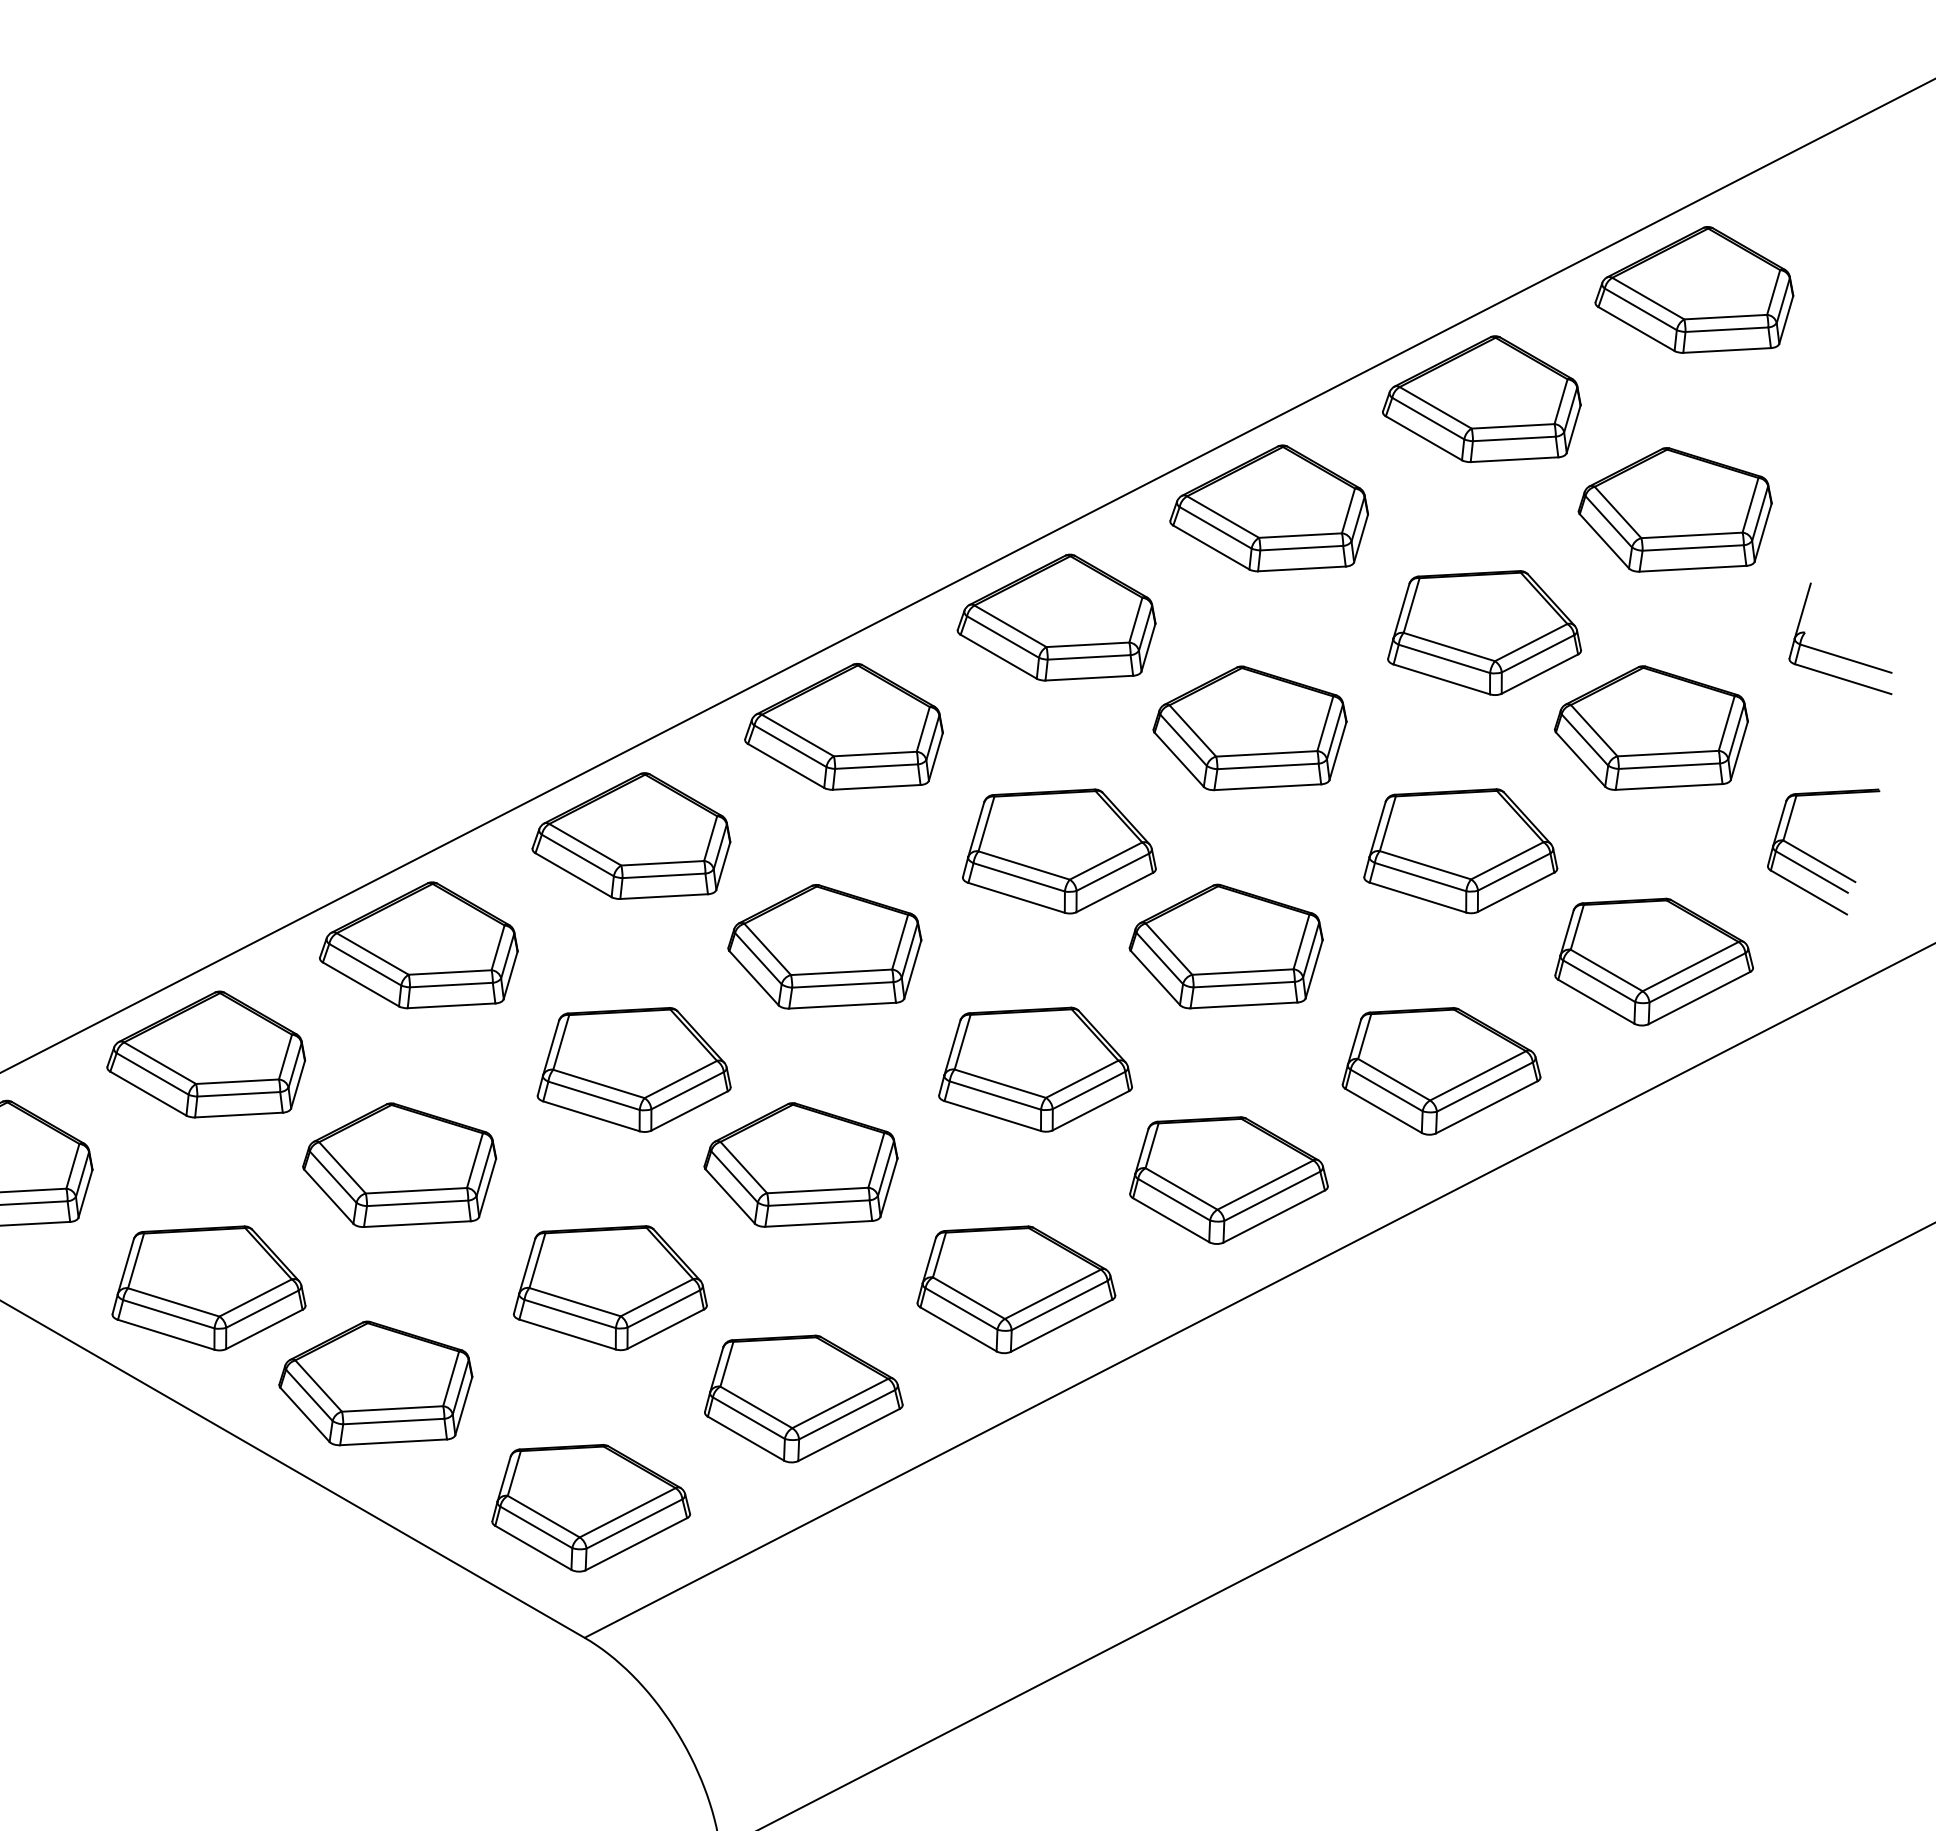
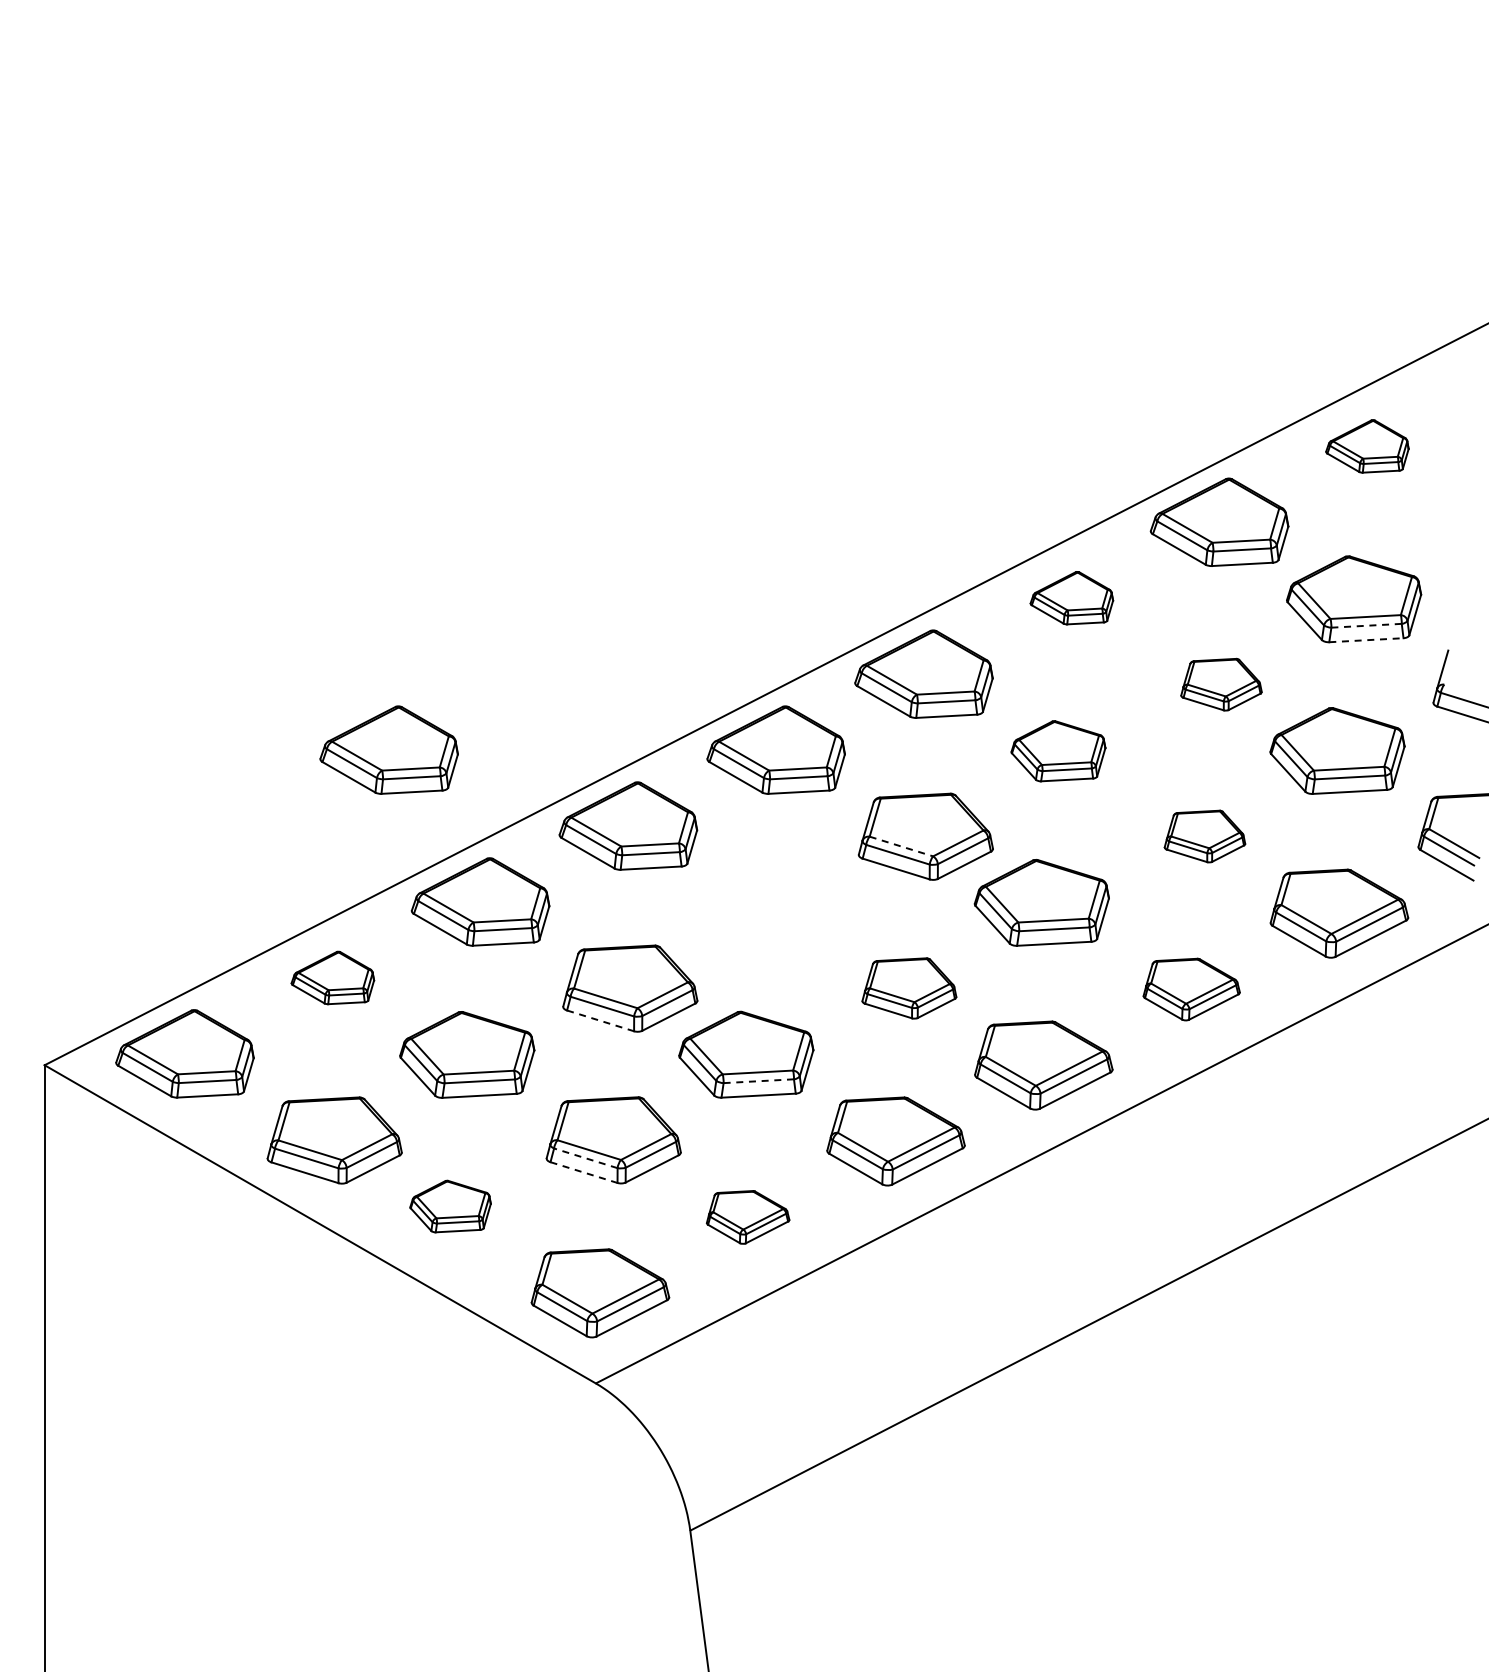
part: (1694, 290) -> (1367, 446), size x0.6
part: (1268, 507) -> (1071, 597), size x0.6
line: (1693, 547) -> (1366, 625), solid -> dashed
line: (1693, 569) -> (1366, 640), solid -> dashed
part: (1484, 632) -> (1221, 684), size x0.6
part: (286, 725) -> (388, 749), added
part: (1250, 728) -> (1058, 751), size x0.7
part: (1460, 851) -> (1204, 836), size x0.6
line: (1024, 865) -> (901, 846), solid -> dashed
part: (824, 946) -> (762, 902), removed
part: (205, 1053) -> (332, 977), size x0.6
part: (1035, 1069) -> (909, 988), size x0.7
part: (1441, 1071) -> (1191, 989), size x0.7
line: (592, 1117) -> (601, 1021), solid -> dashed
line: (818, 1203) -> (758, 1081), solid -> dashed
line: (569, 1314) -> (585, 1158), solid -> dashed
line: (568, 1334) -> (584, 1172), solid -> dashed
part: (375, 1383) -> (450, 1206), size x0.6
part: (802, 1399) -> (747, 1217), size x0.6

